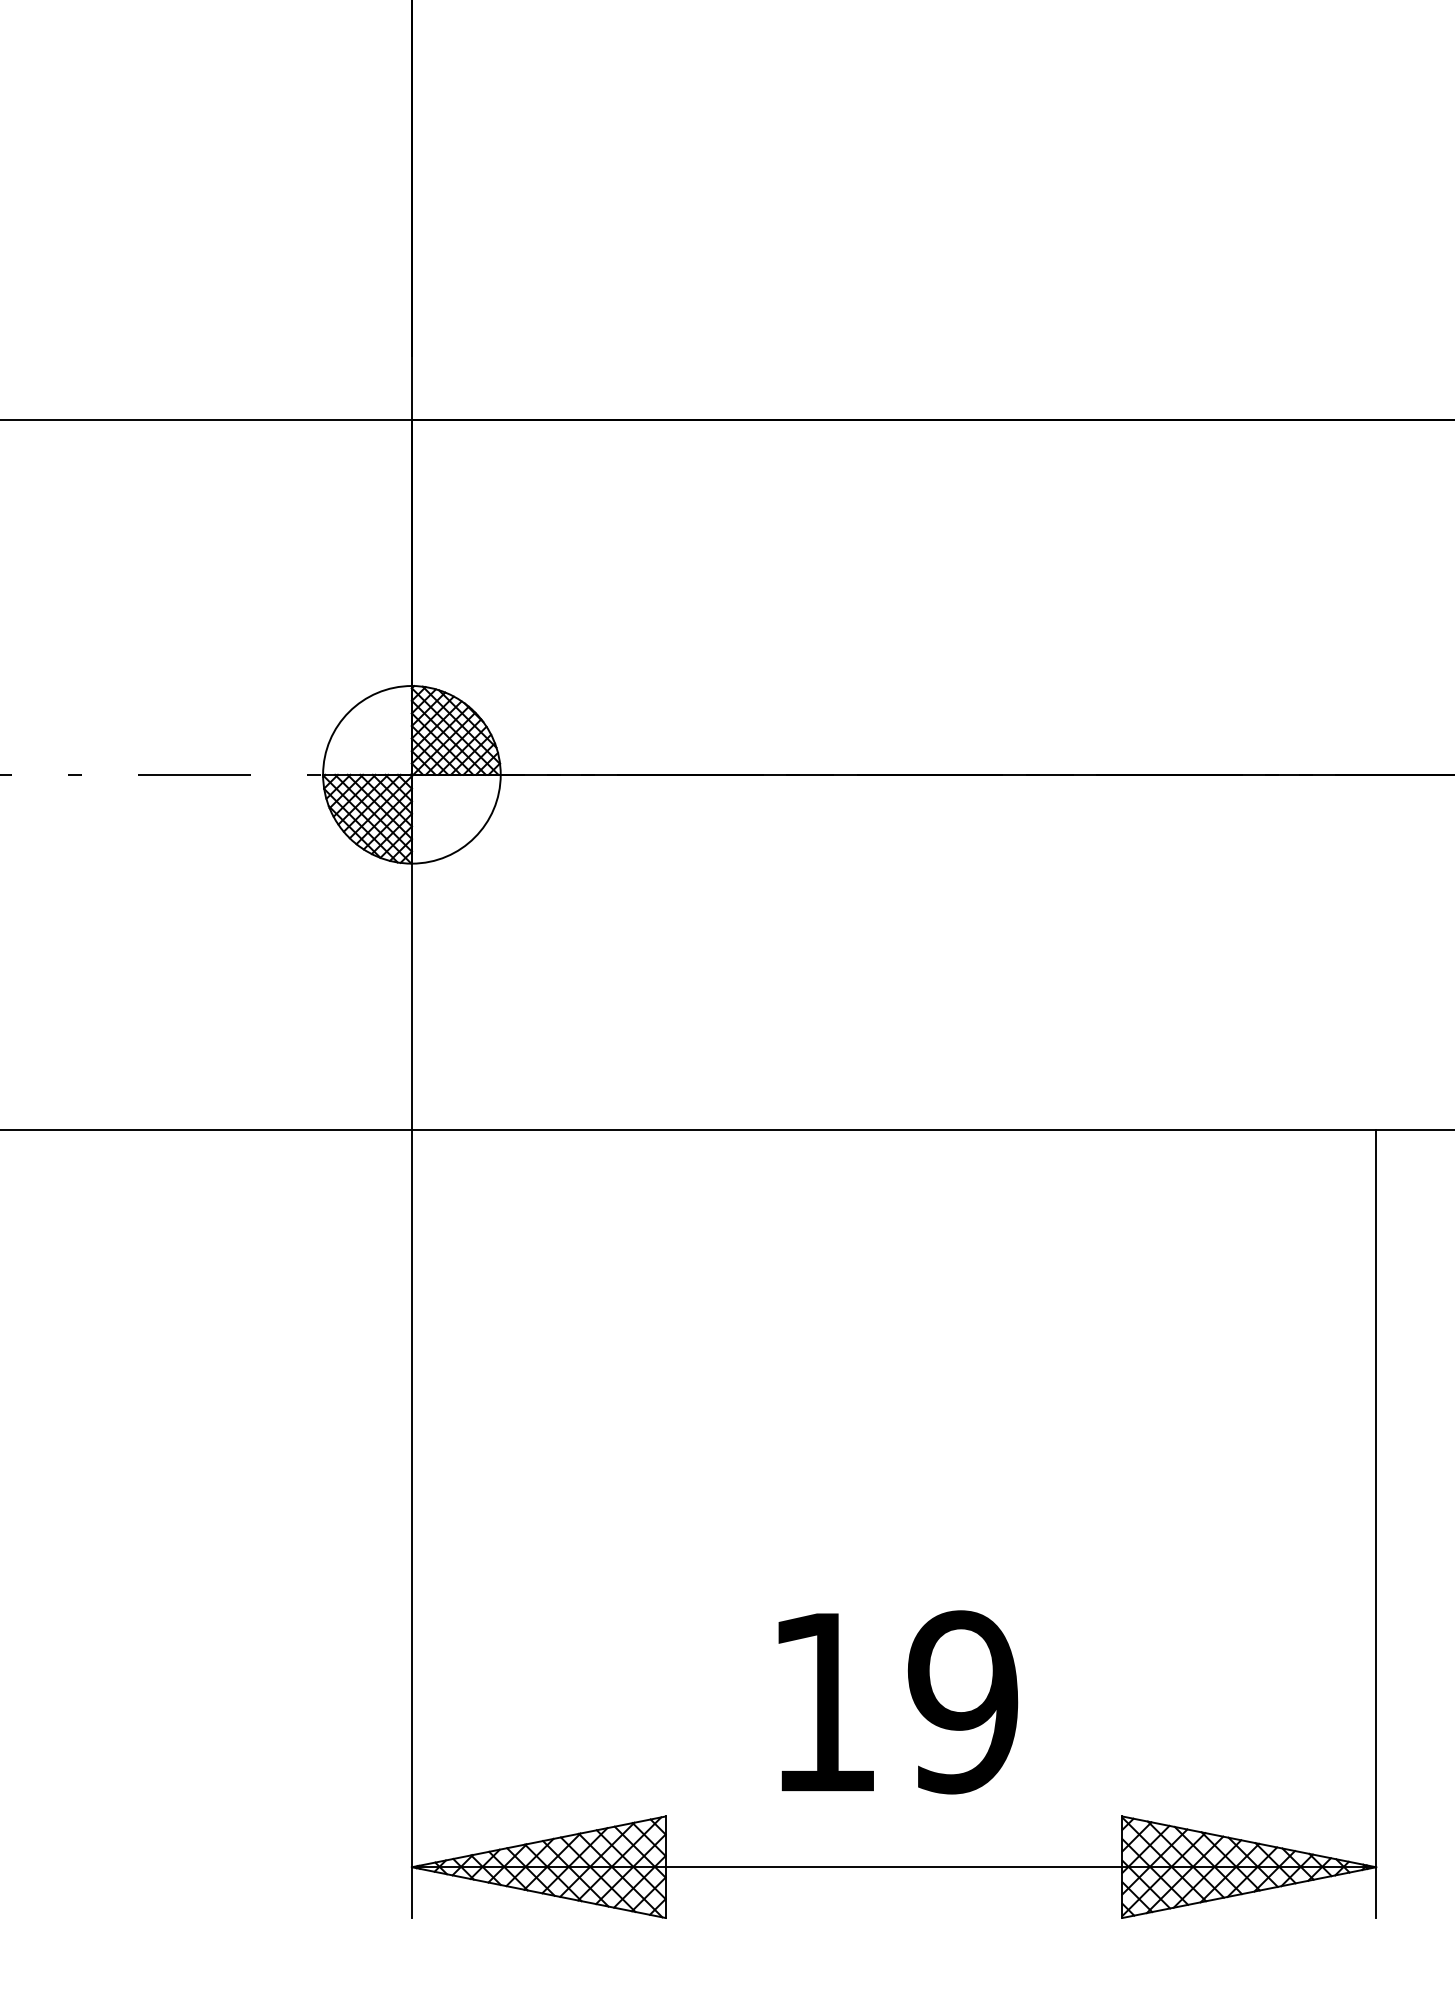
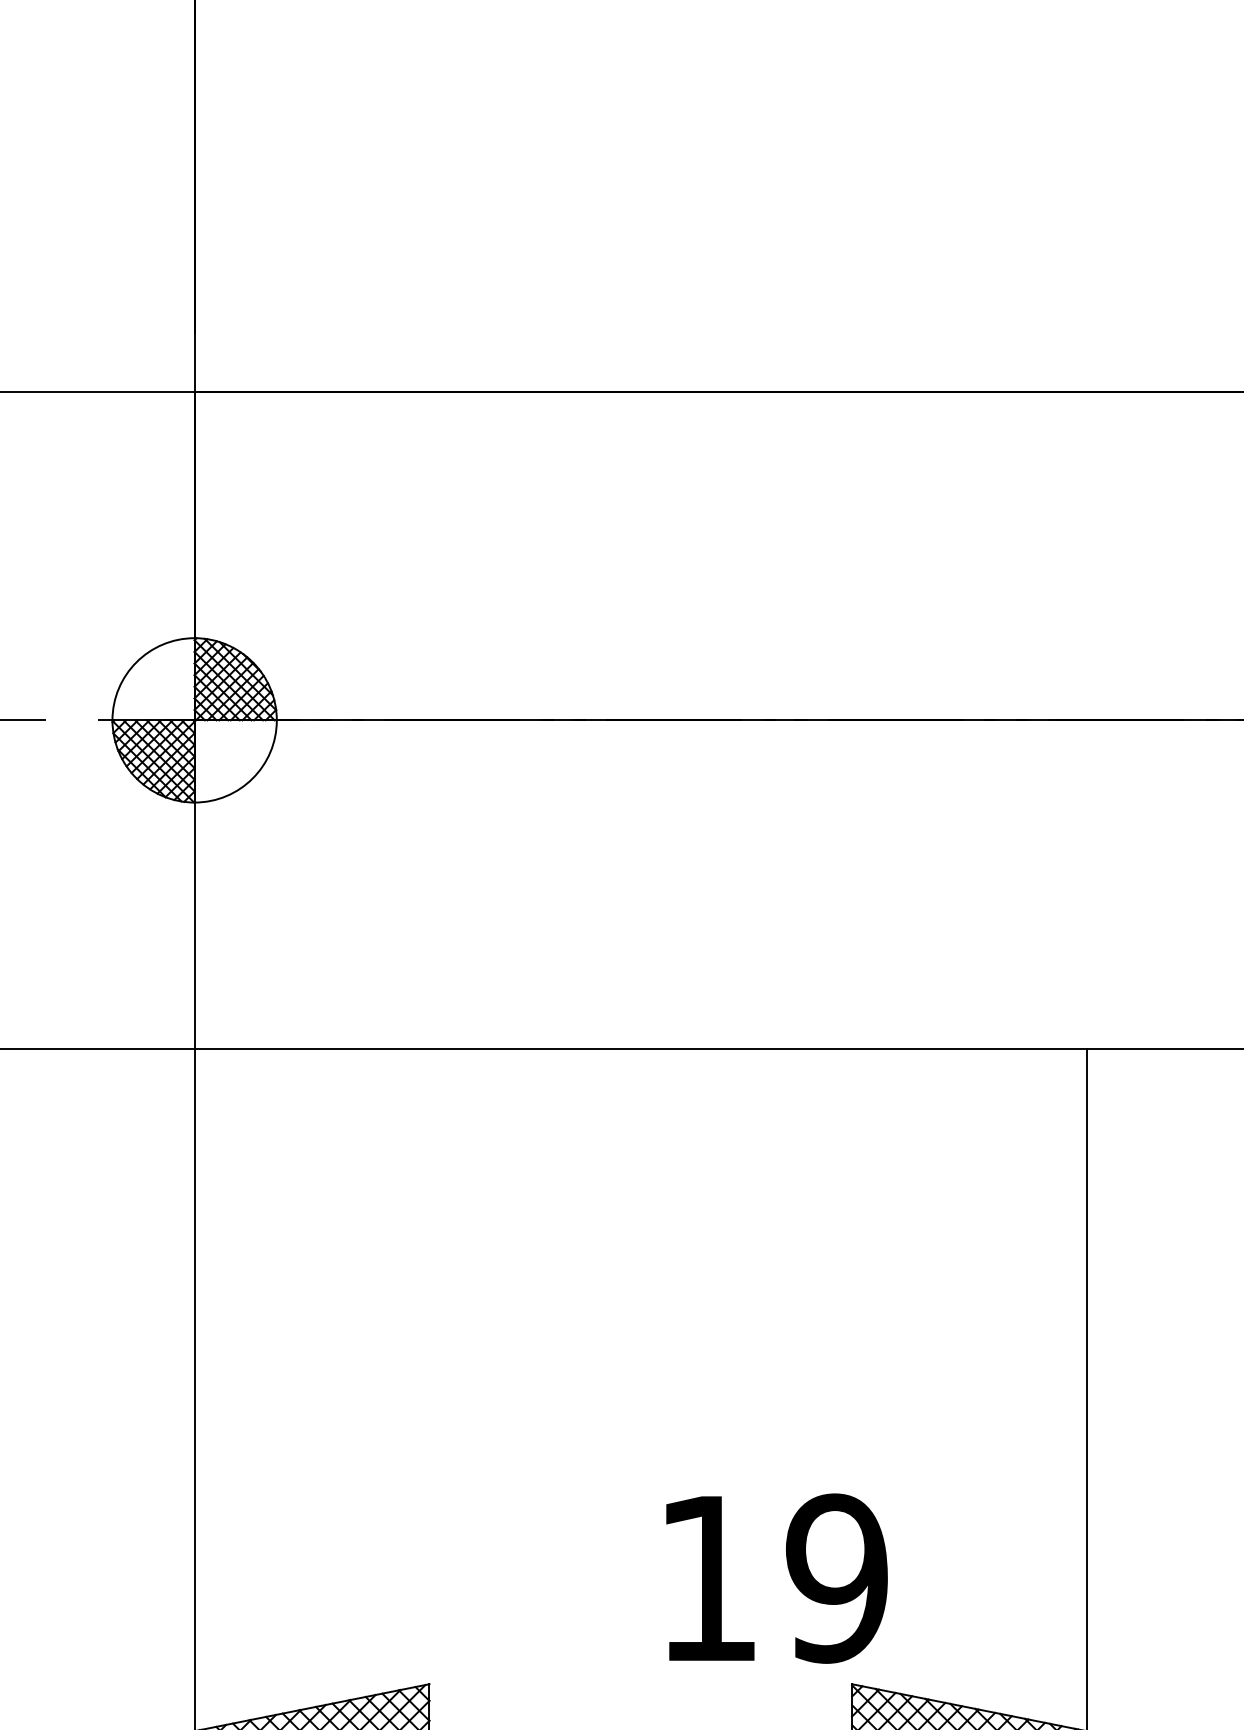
text: (898, 1702) -> (777, 1578), moved

